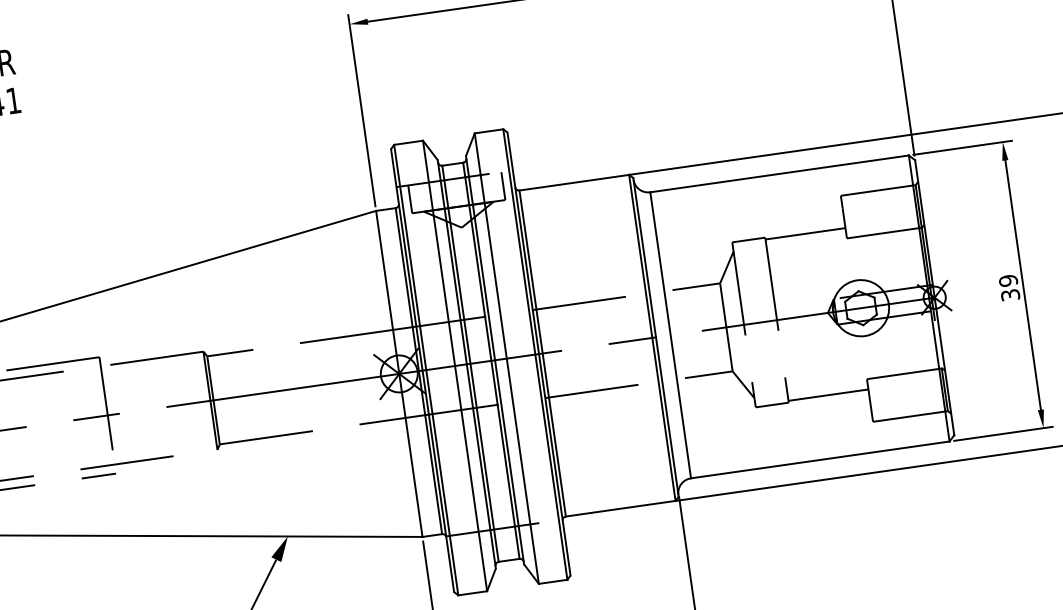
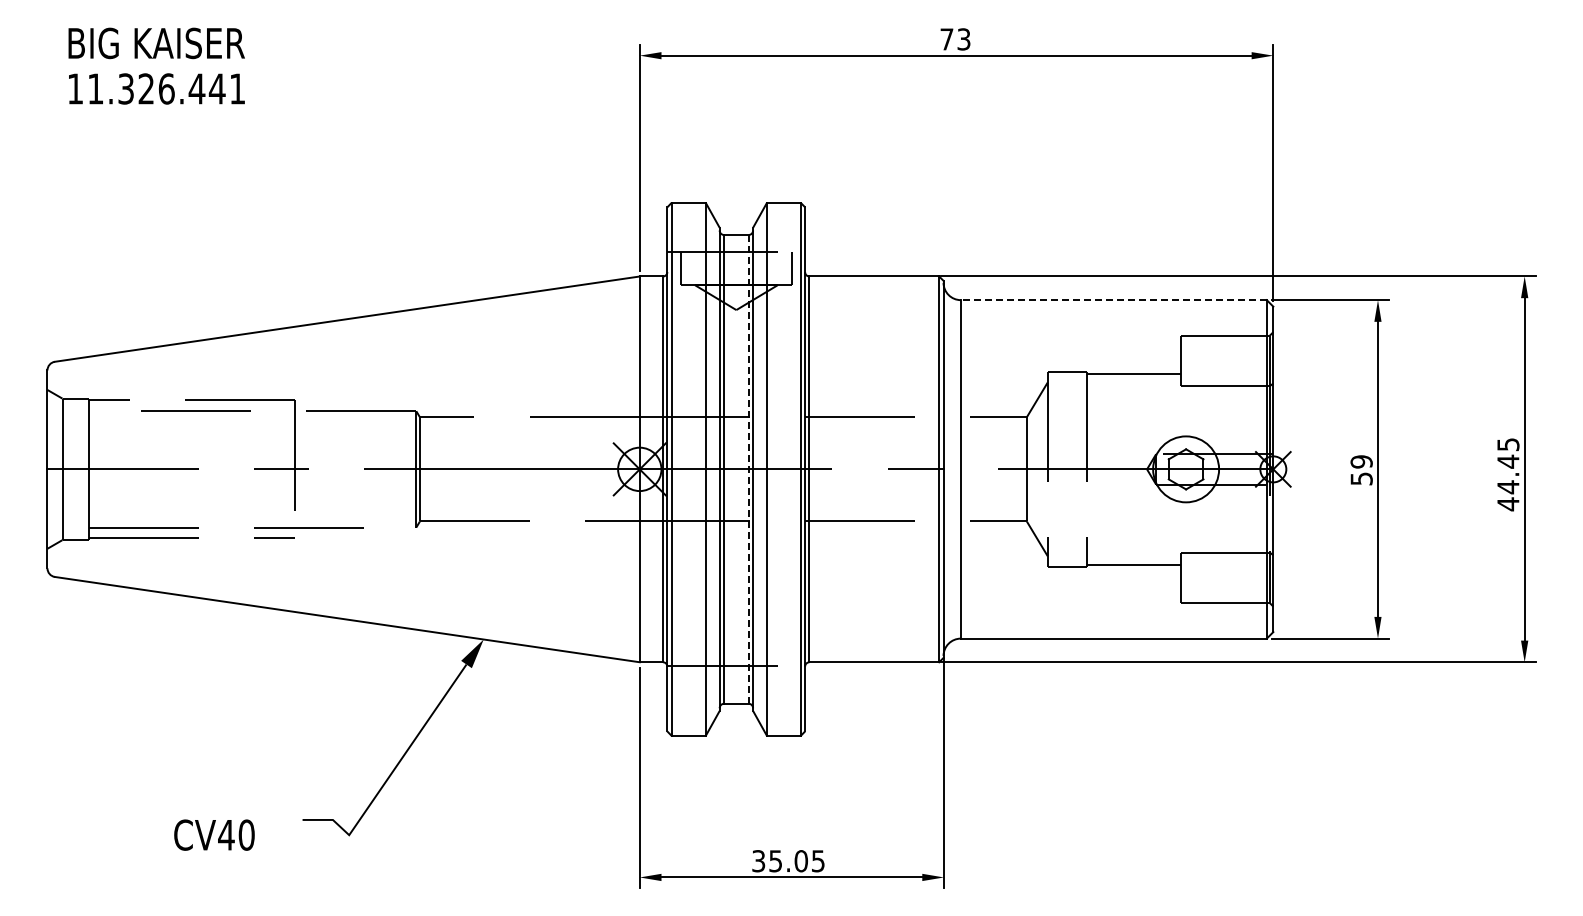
line: (779, 174) -> (1113, 300), solid -> dashed
text: (1010, 294) -> (1361, 478), 39 -> 59
line: (491, 360) -> (748, 469), solid -> dashed

